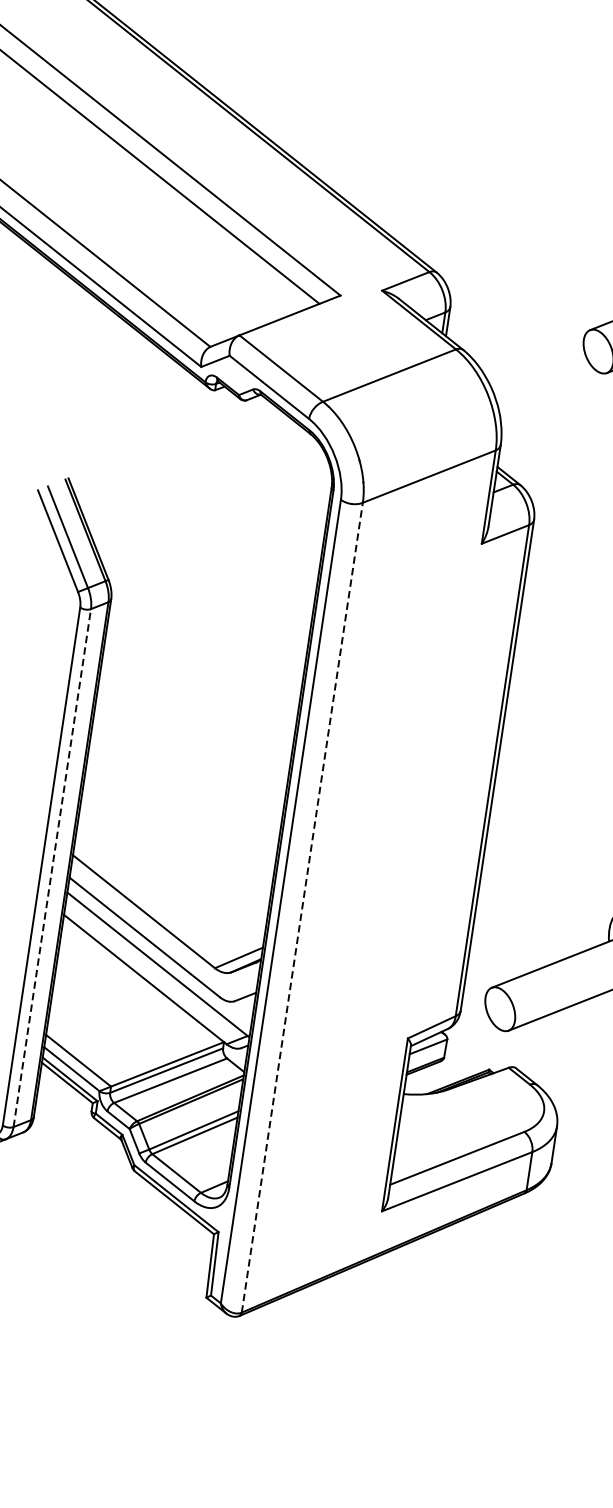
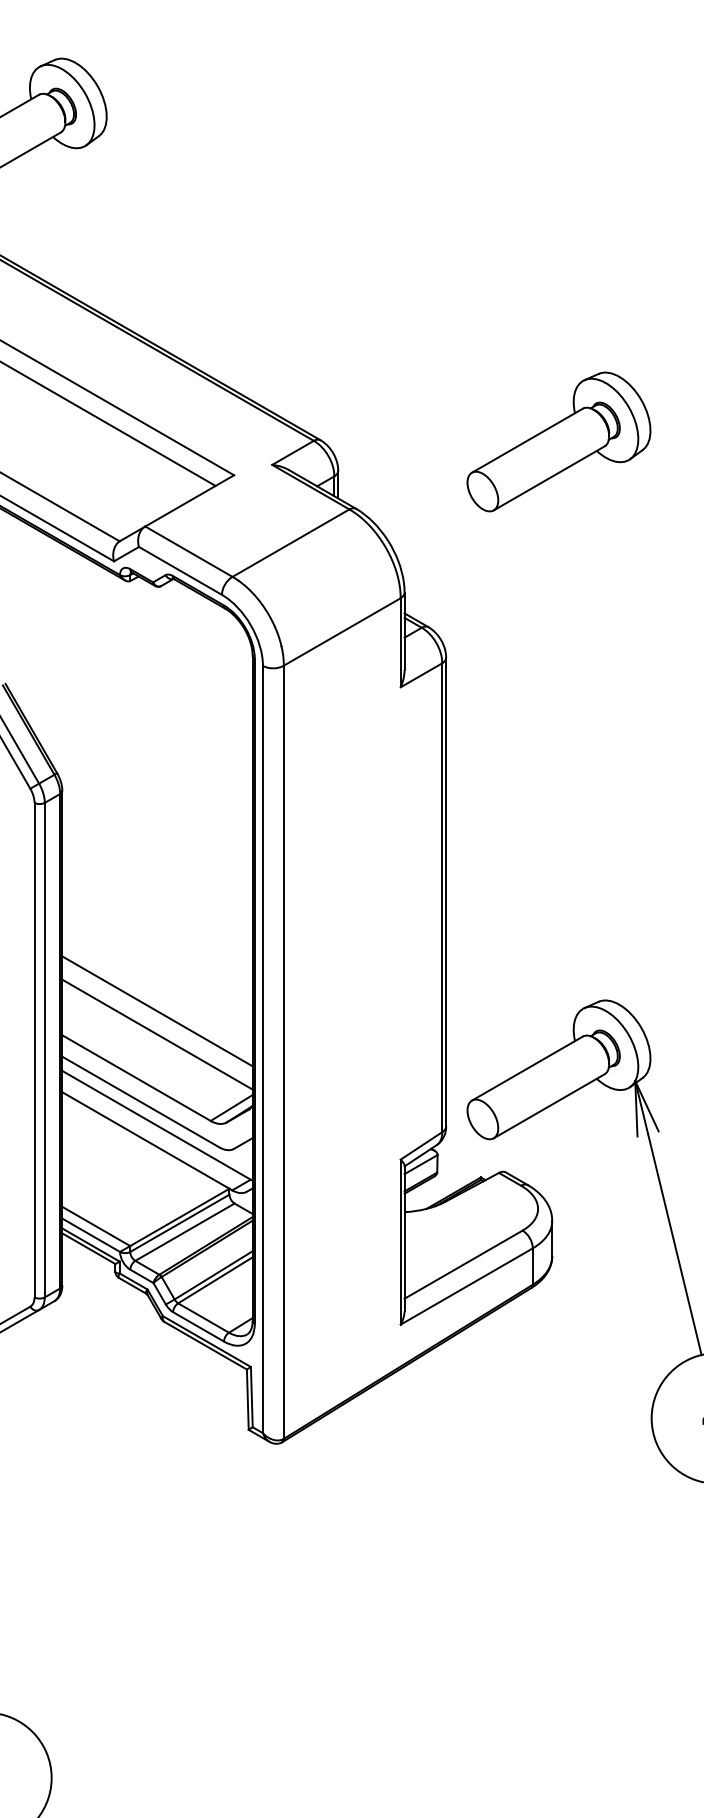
line: (176, 845) -> (157, 1011), added
line: (52, 867) -> (44, 1049), dashed -> solid
line: (172, 869) -> (157, 1034), added
line: (301, 907) -> (283, 1052), dashed -> solid

